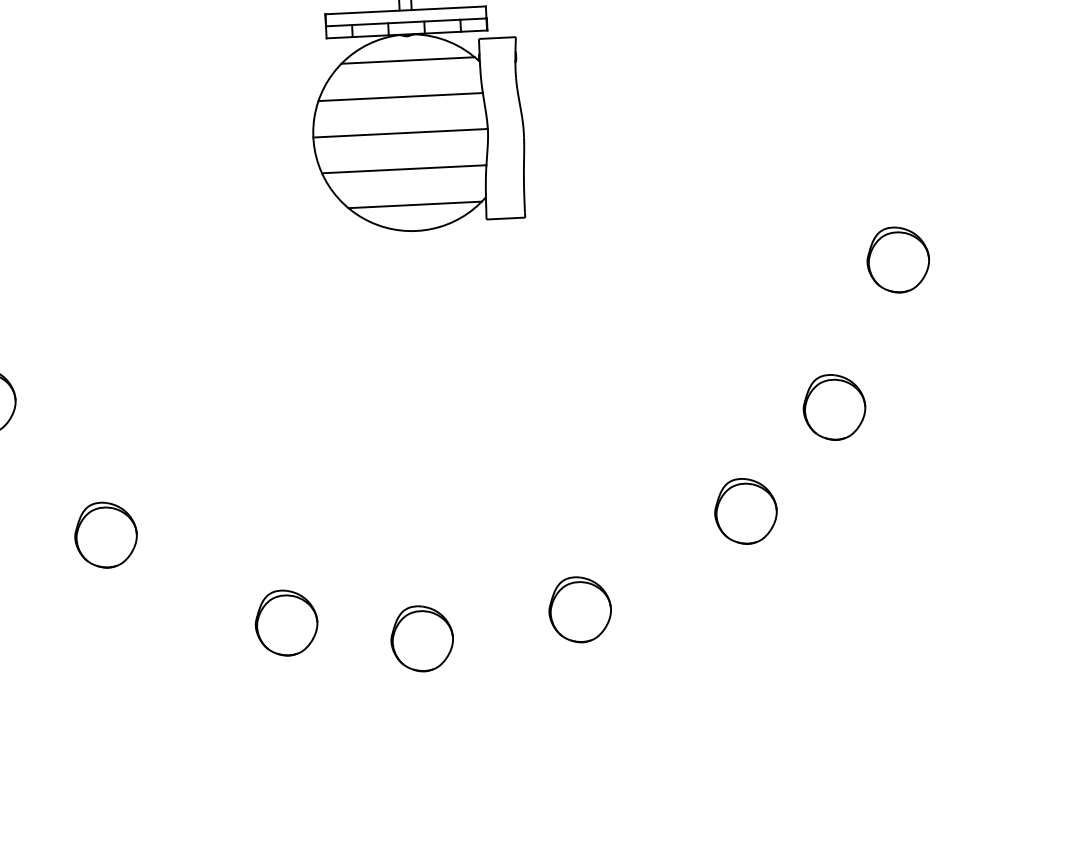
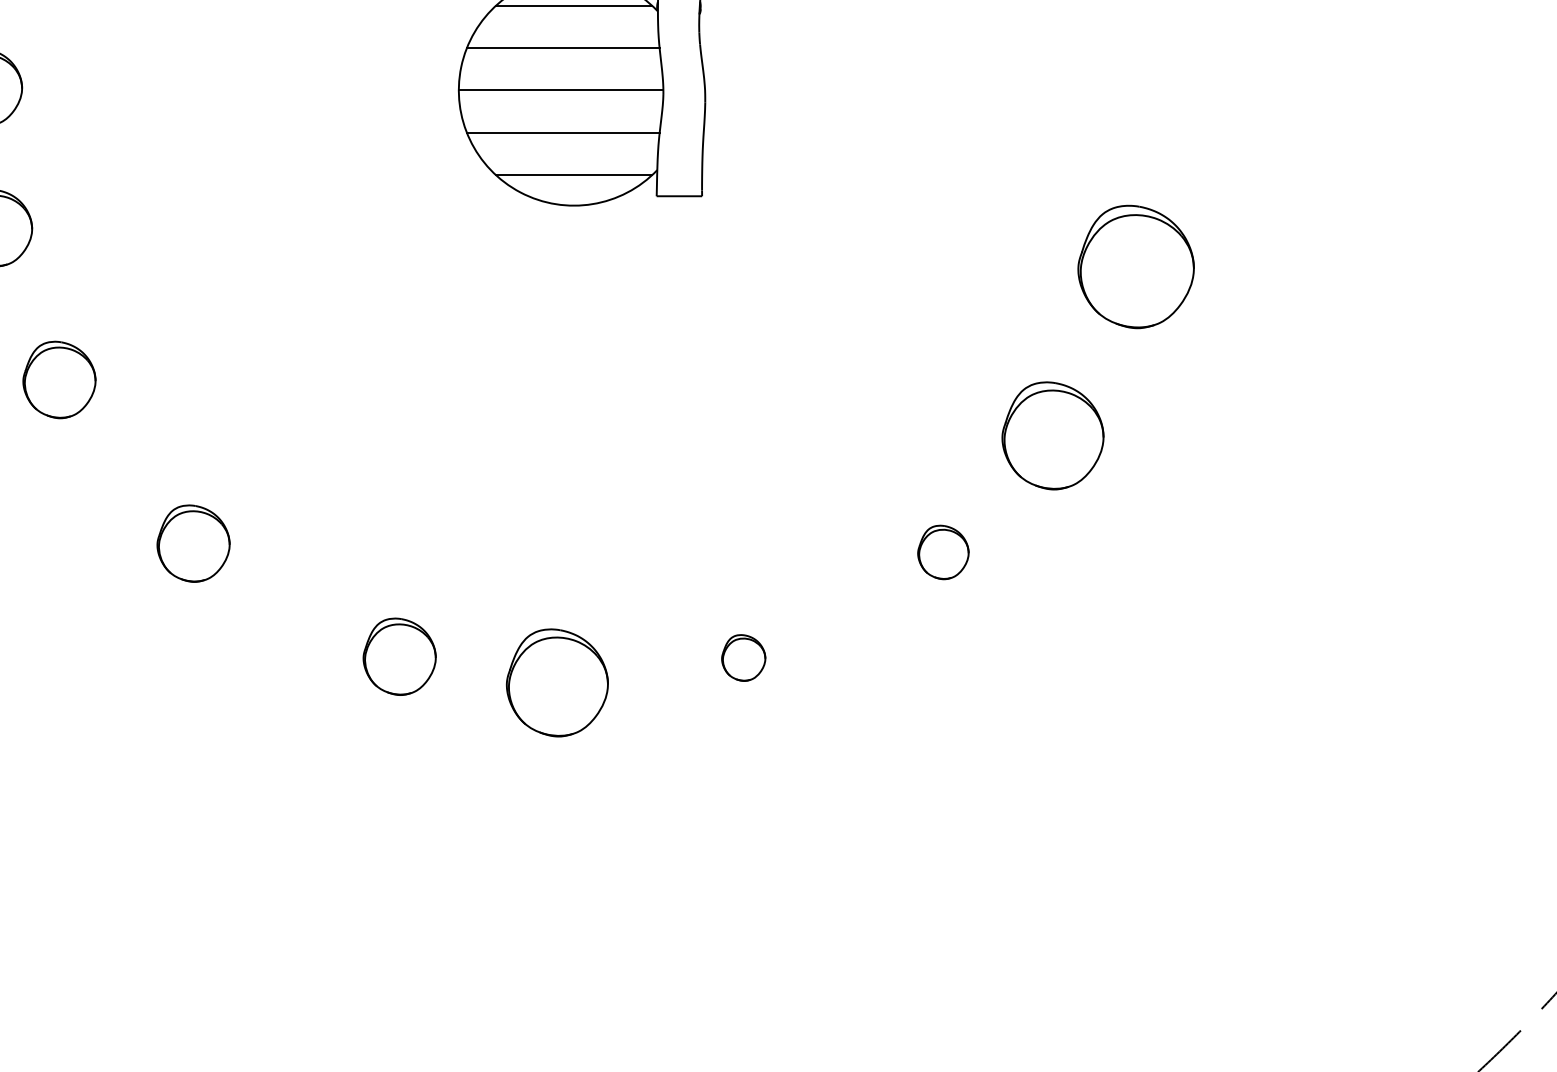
part: (897, 260) -> (1135, 267), size x1.6
part: (834, 407) -> (1052, 435), size x1.4
part: (746, 511) -> (943, 552), size x0.7
part: (579, 609) -> (743, 657), size x0.6
part: (422, 638) -> (557, 682), size x1.4

